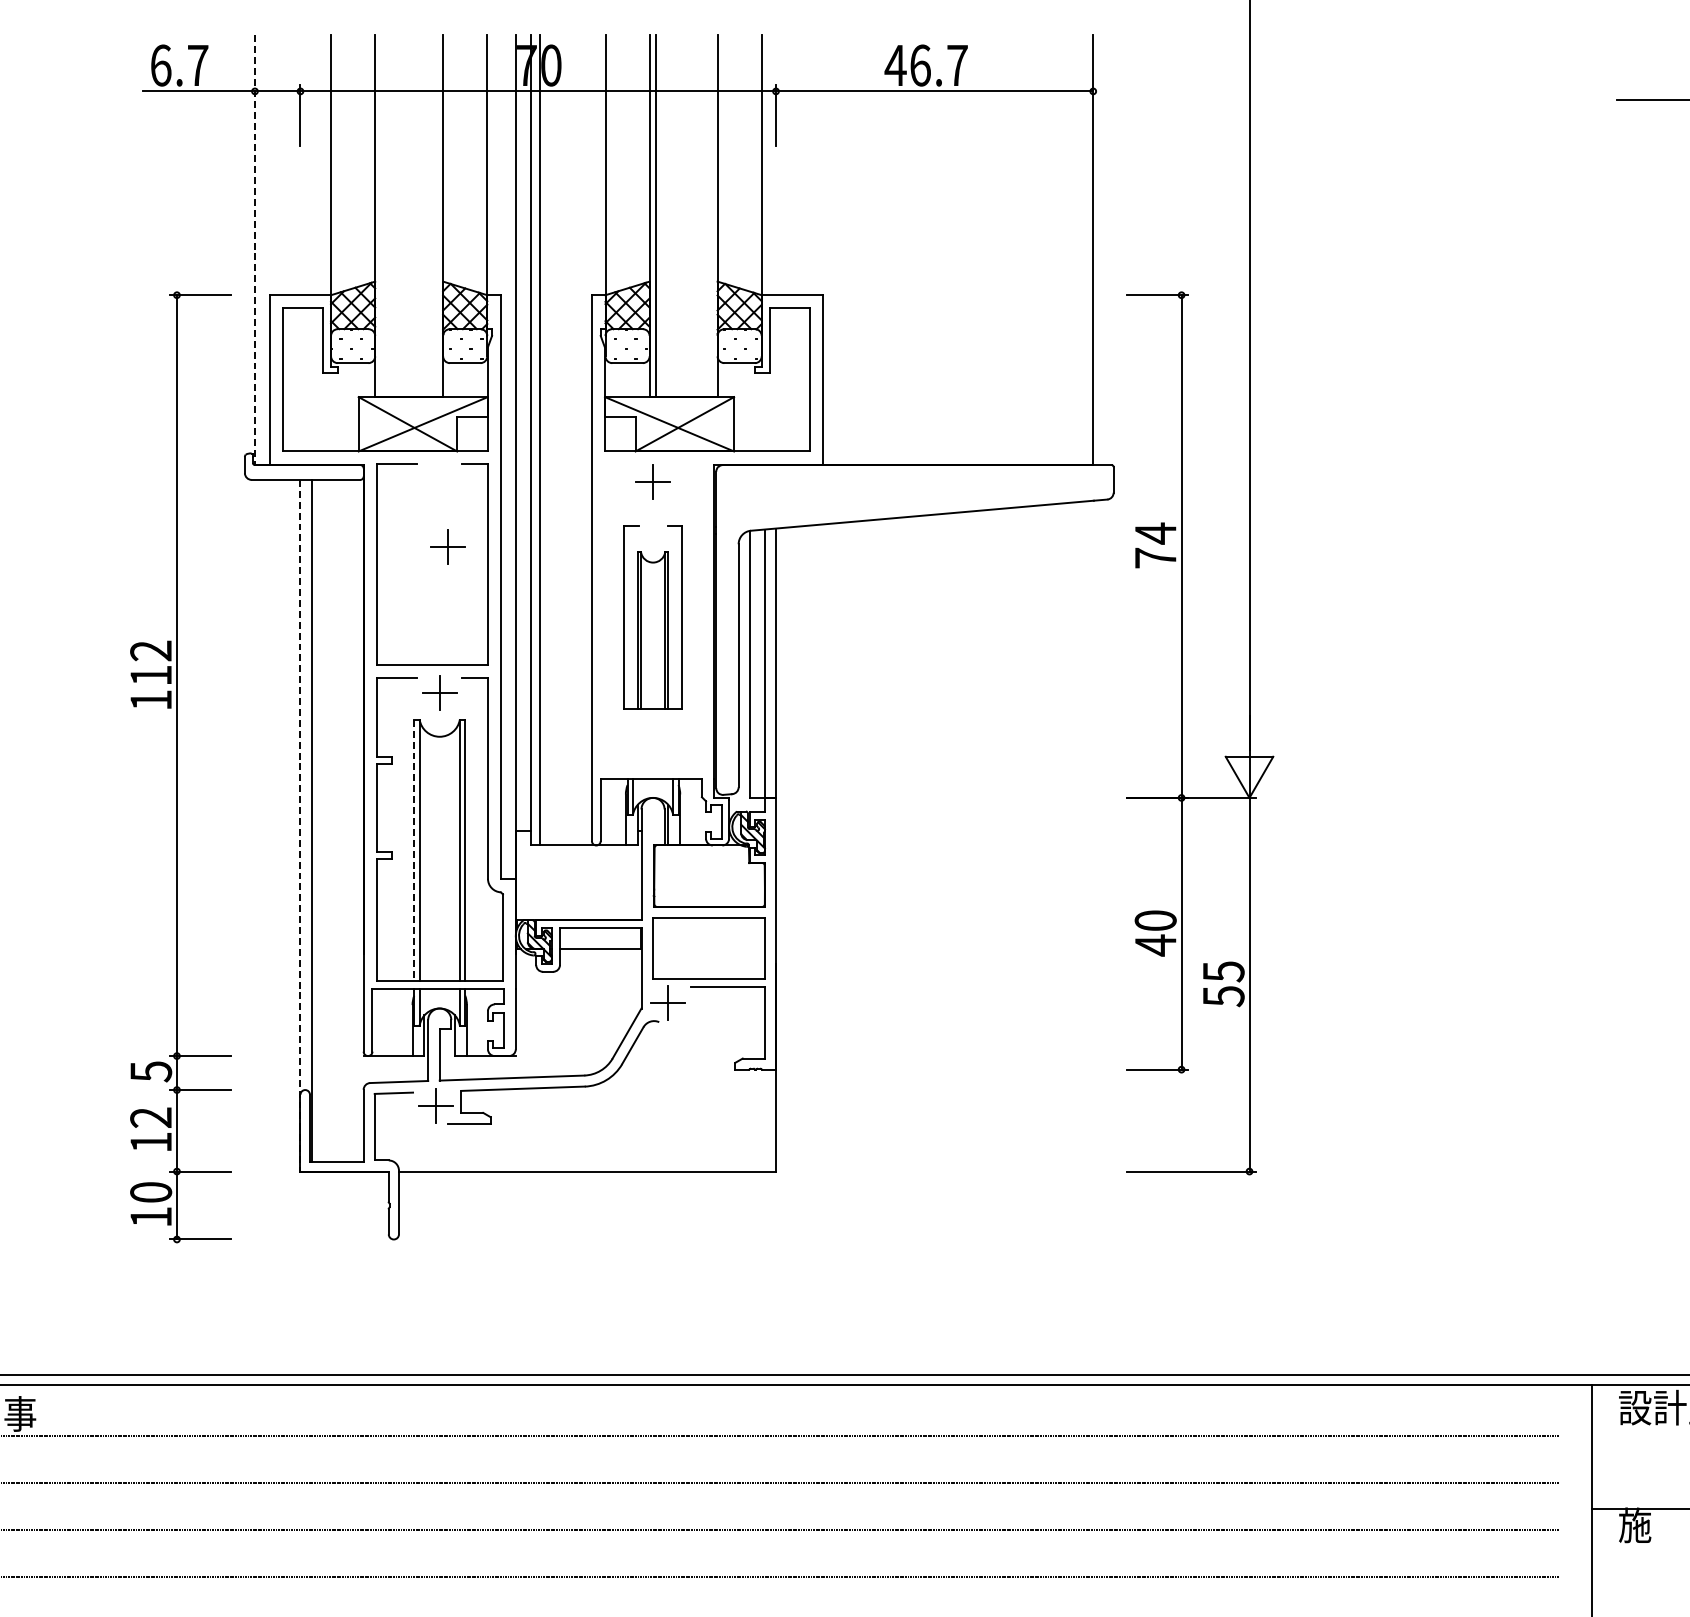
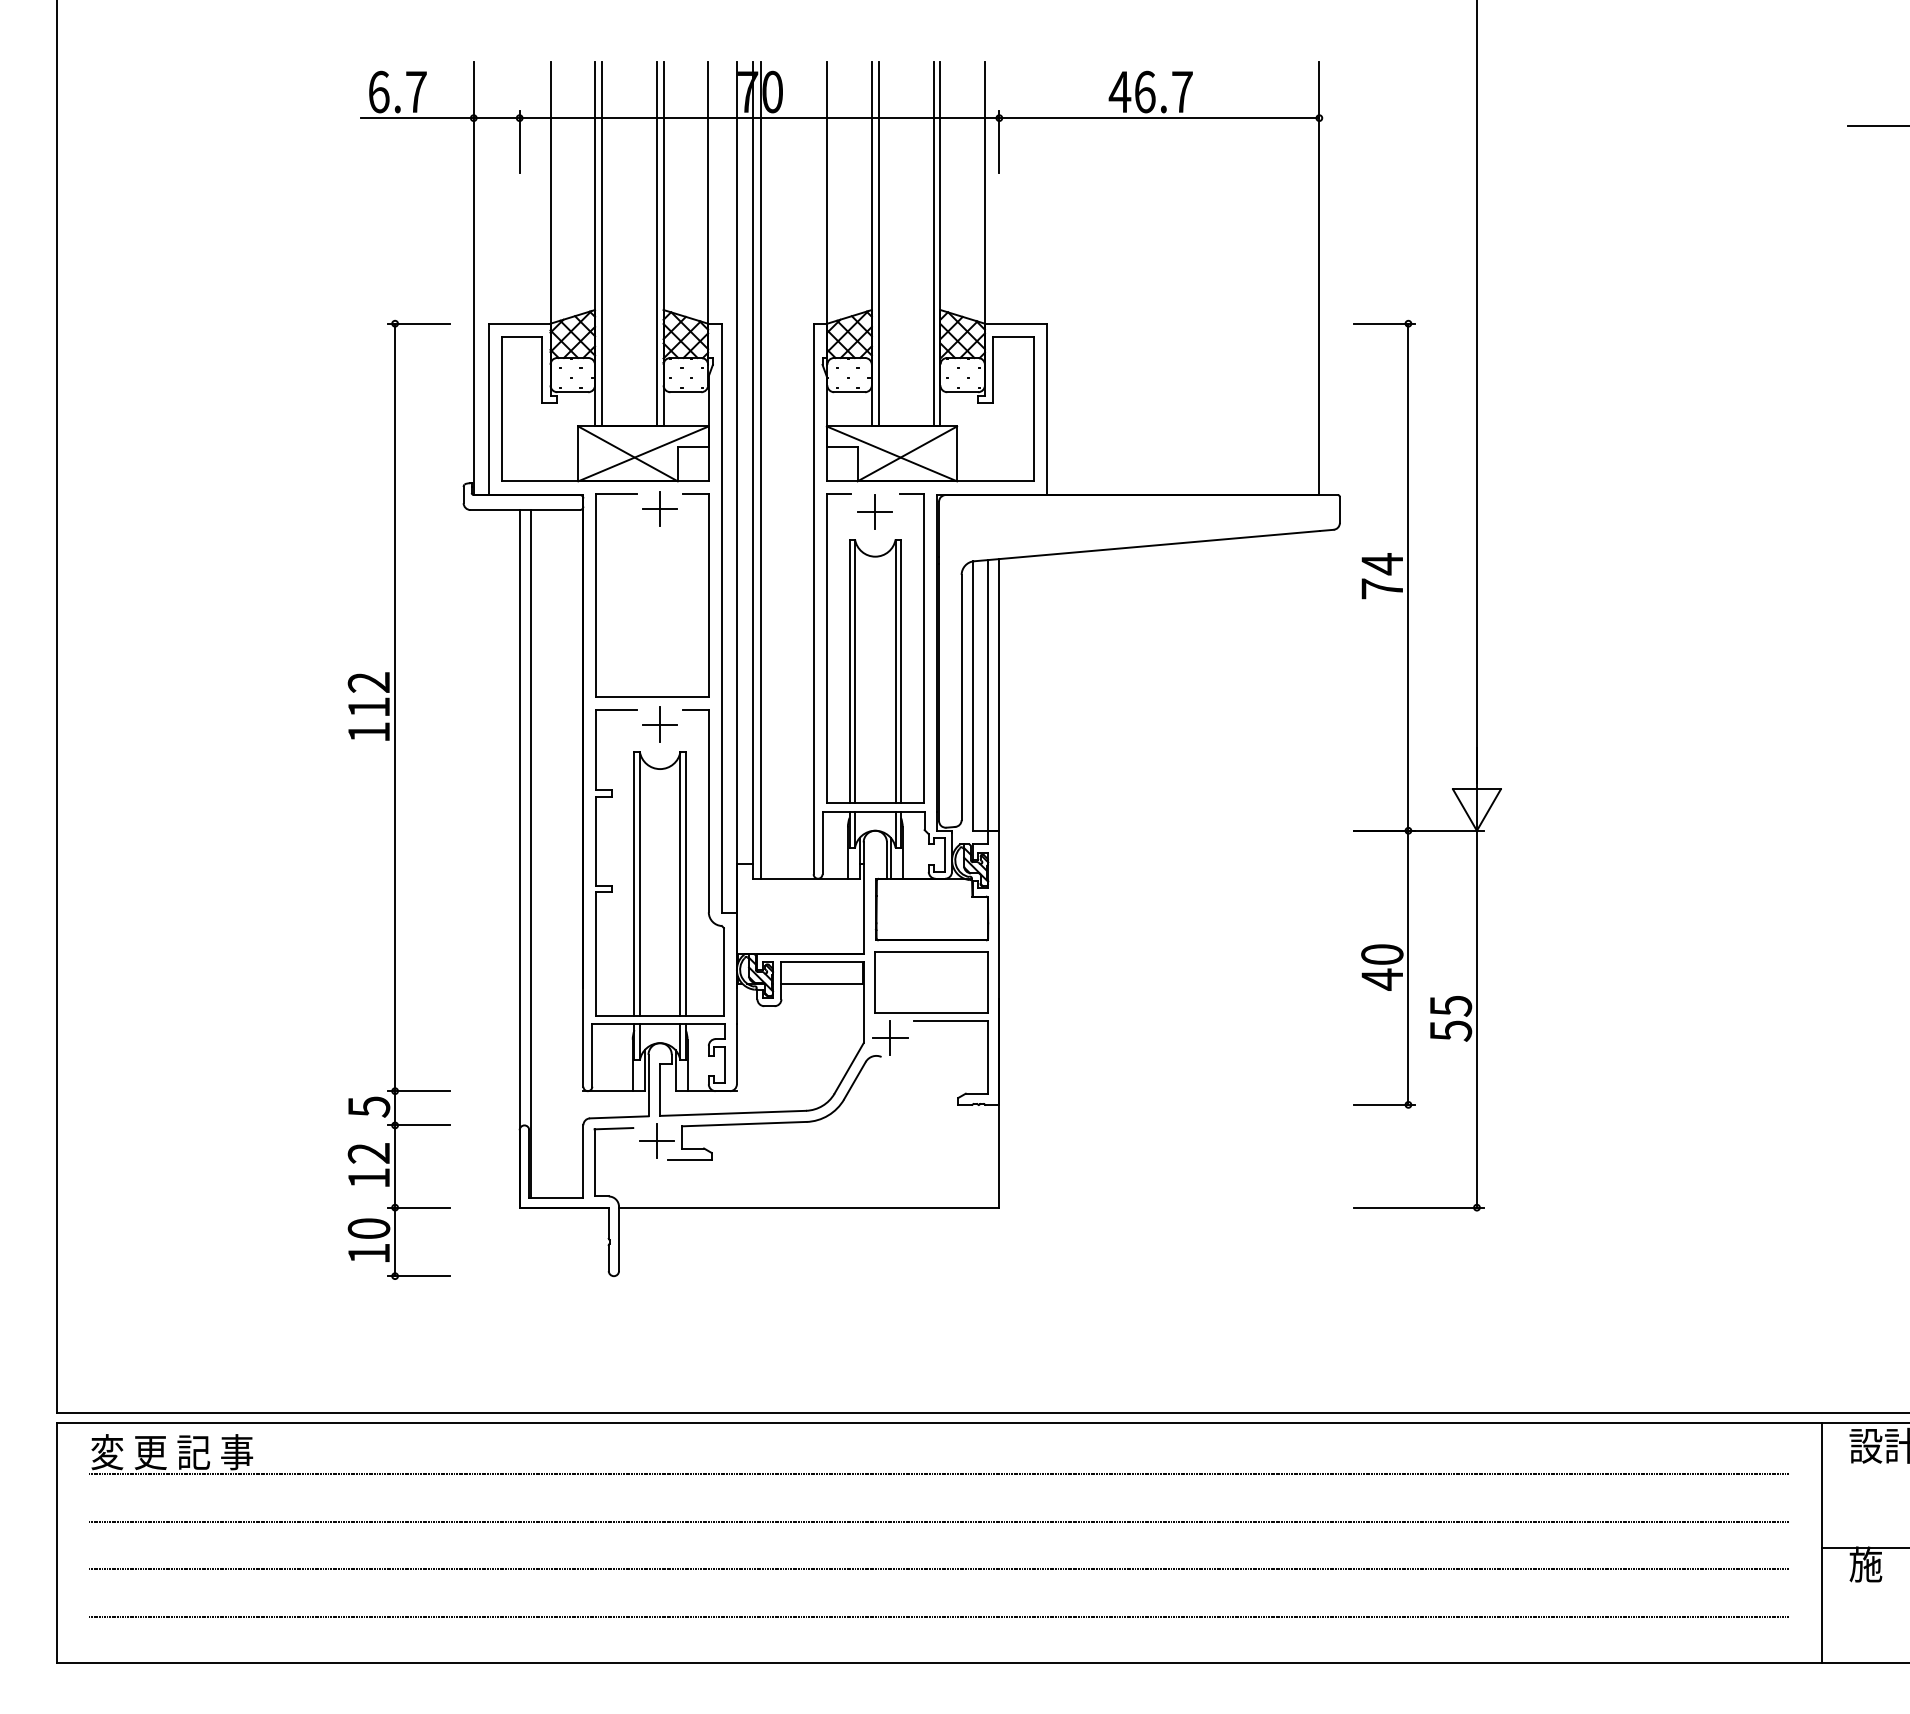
line: (381, 215) -> (601, 243), added
line: (436, 215) -> (656, 243), added
line: (710, 215) -> (933, 243), added
line: (254, 250) -> (473, 278), dashed -> solid
part: (447, 546) -> (659, 508), moved
part: (653, 617) -> (875, 648), size x1.67
line: (300, 825) -> (519, 858), dashed -> solid
line: (414, 850) -> (634, 883), dashed -> solid

